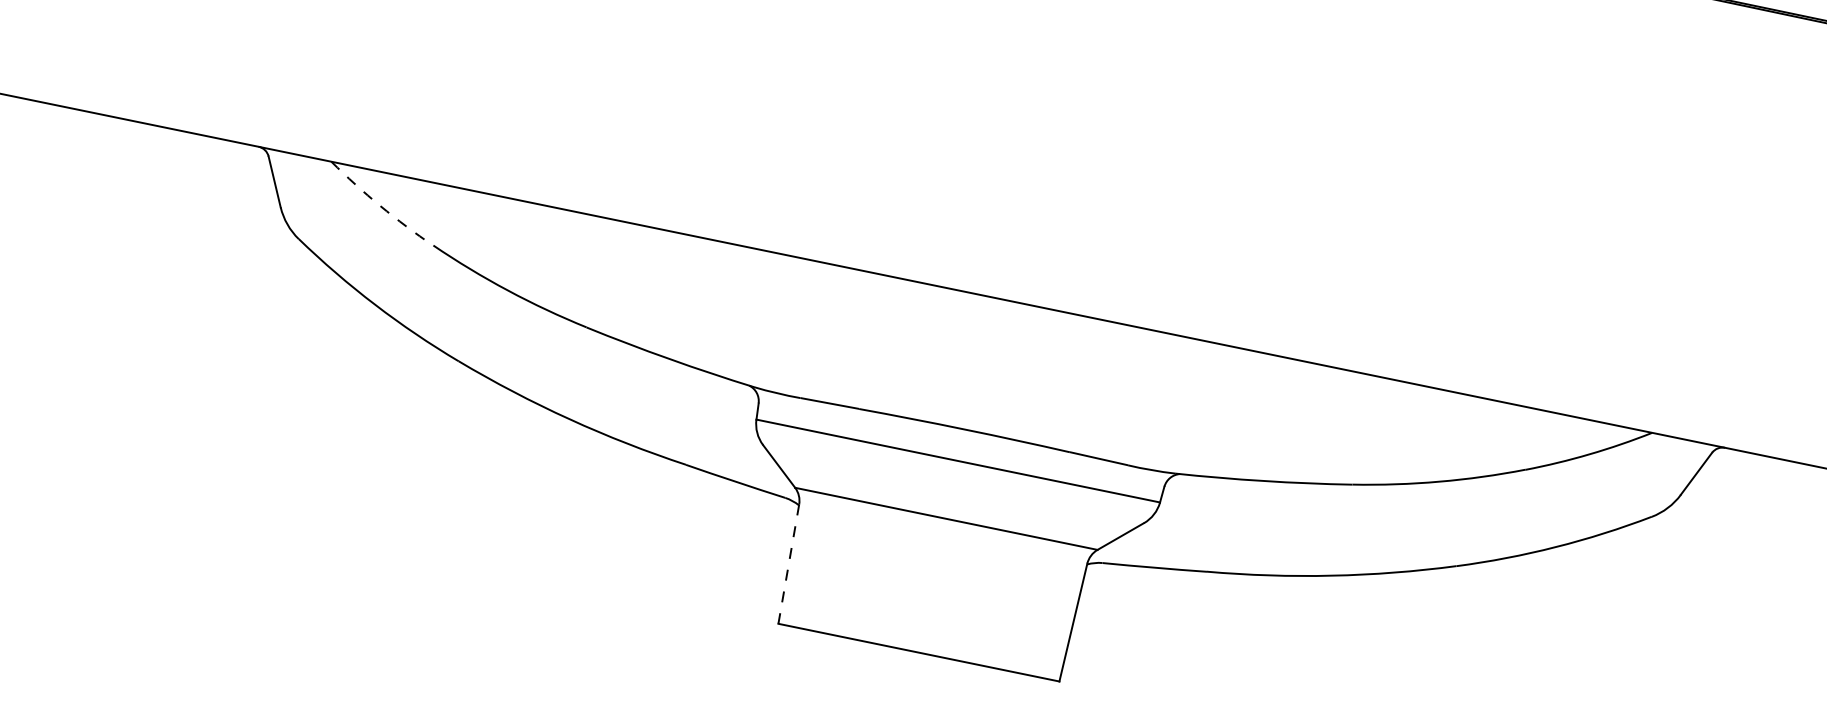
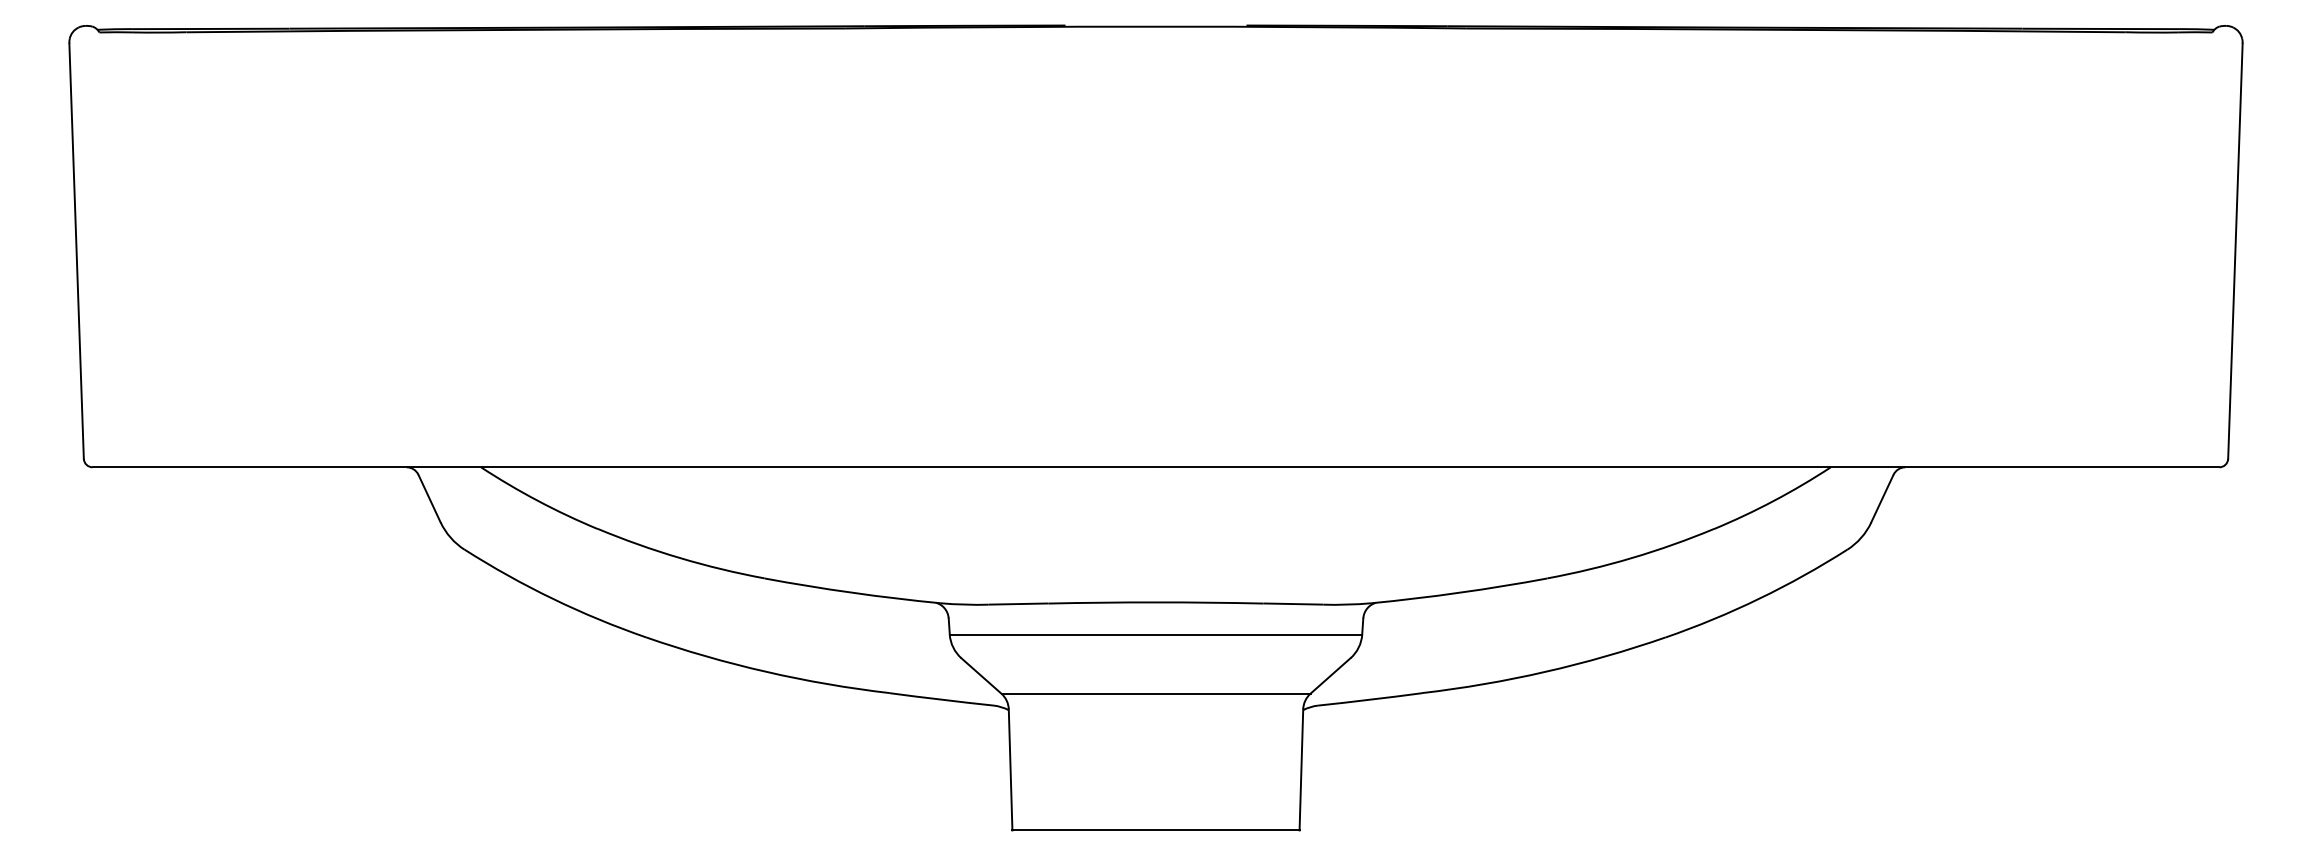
arc: (380, 205) -> (538, 500), dashed -> solid
line: (788, 563) -> (1010, 769), dashed -> solid

